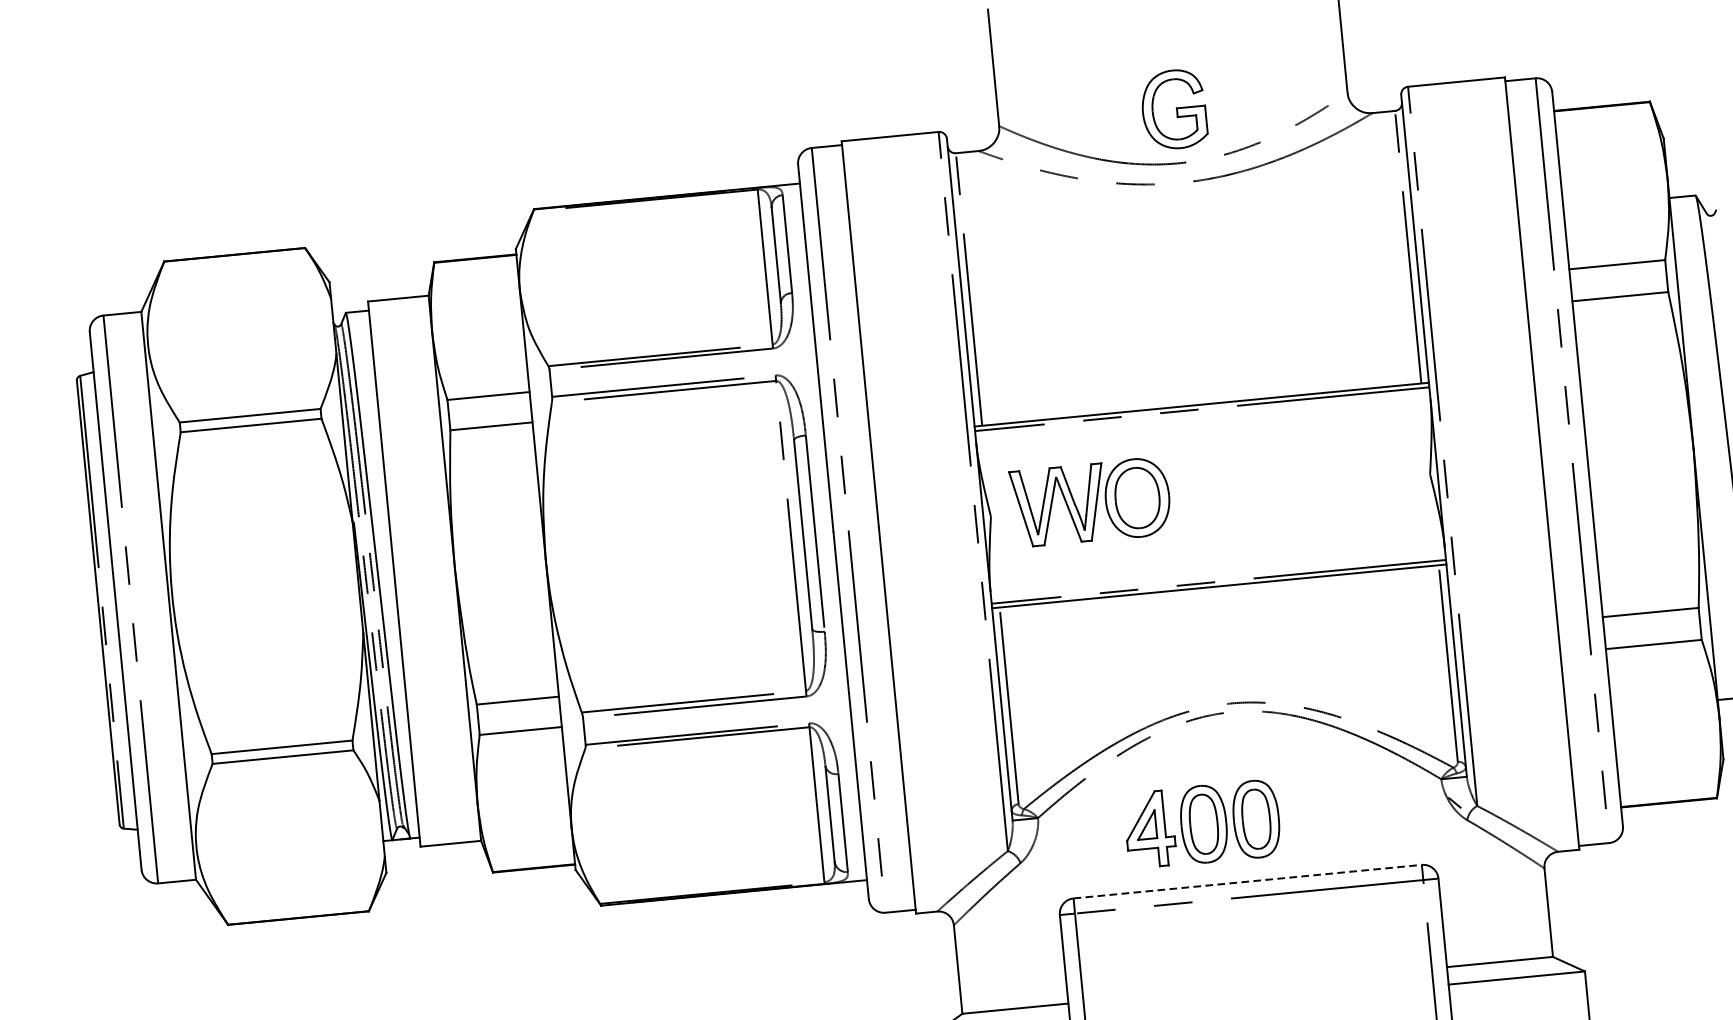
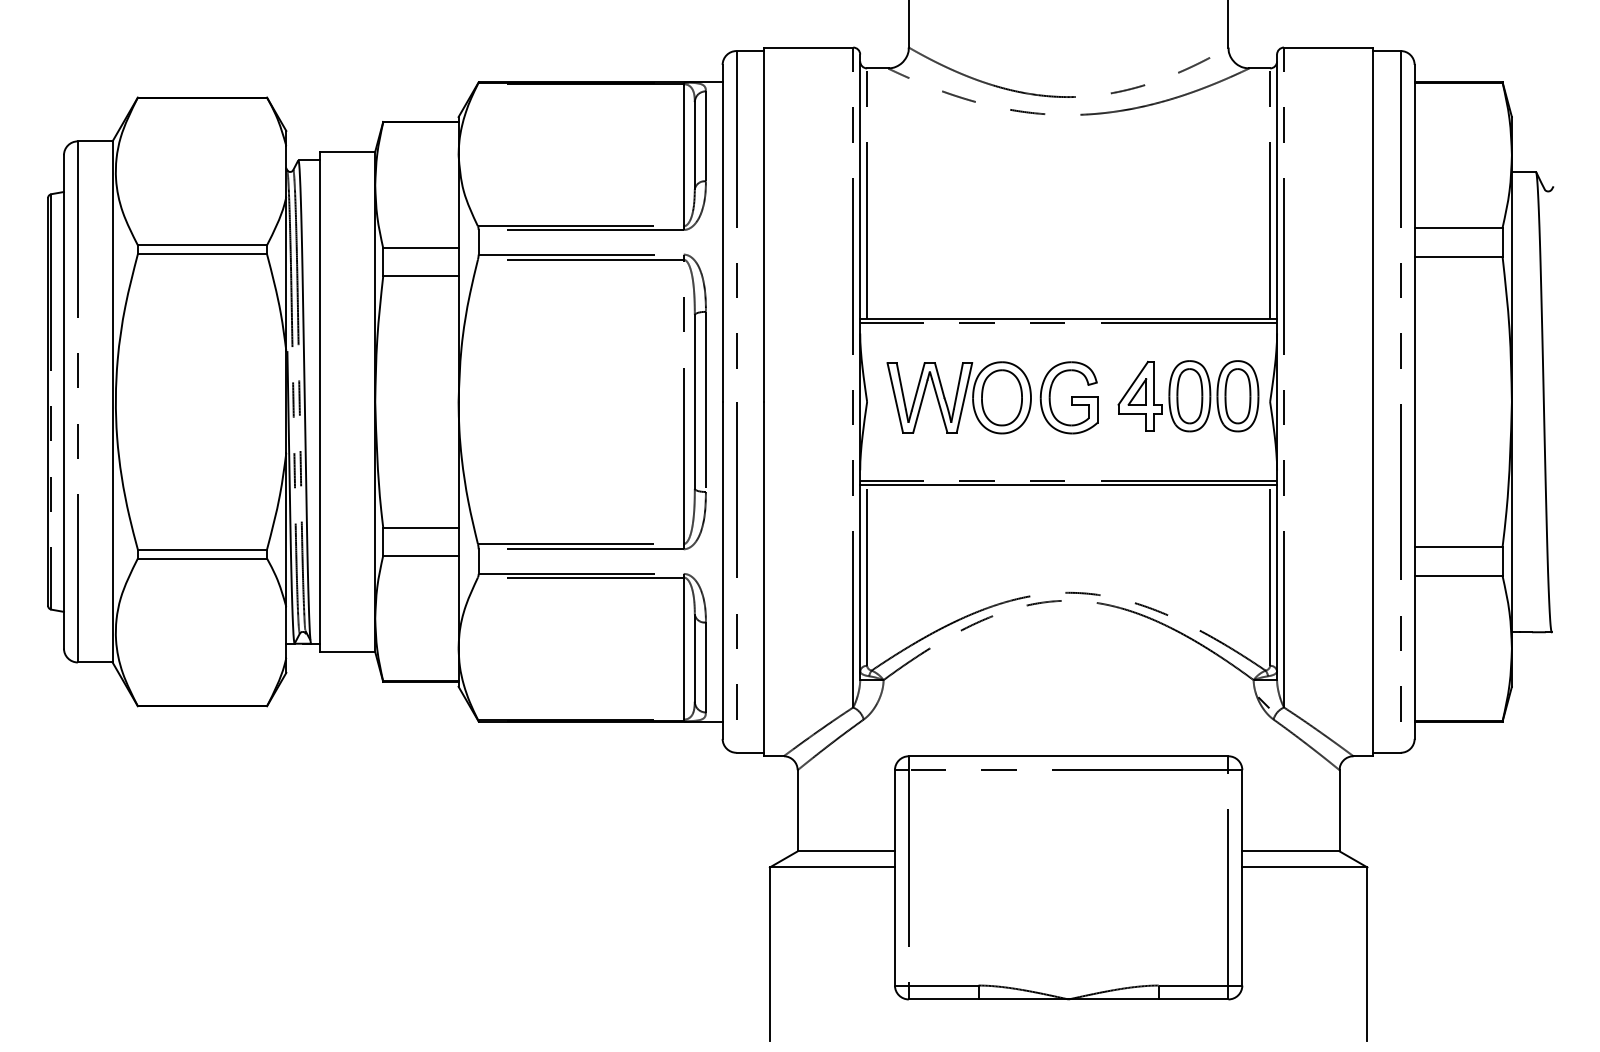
part: (1173, 109) -> (1068, 397), moved
part: (1202, 824) -> (1188, 396), moved
line: (1247, 881) -> (1068, 756), dashed -> solid

